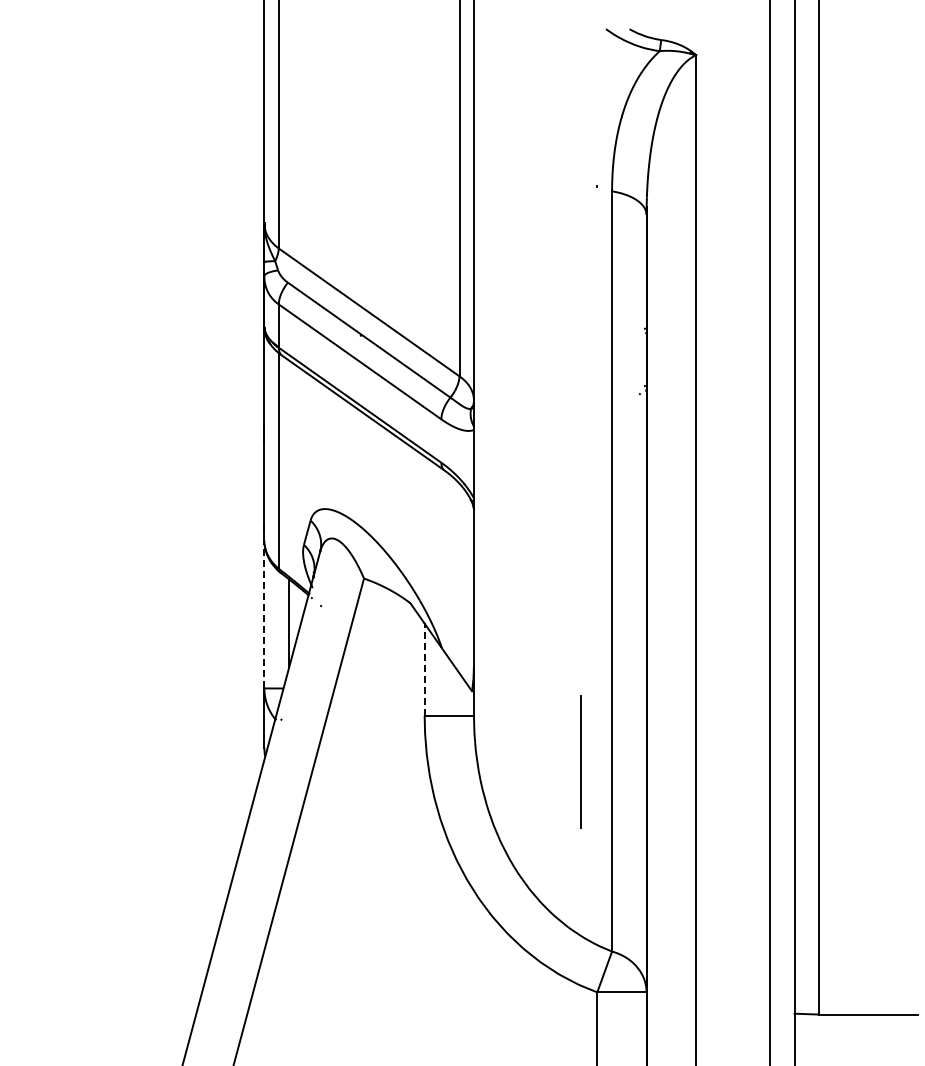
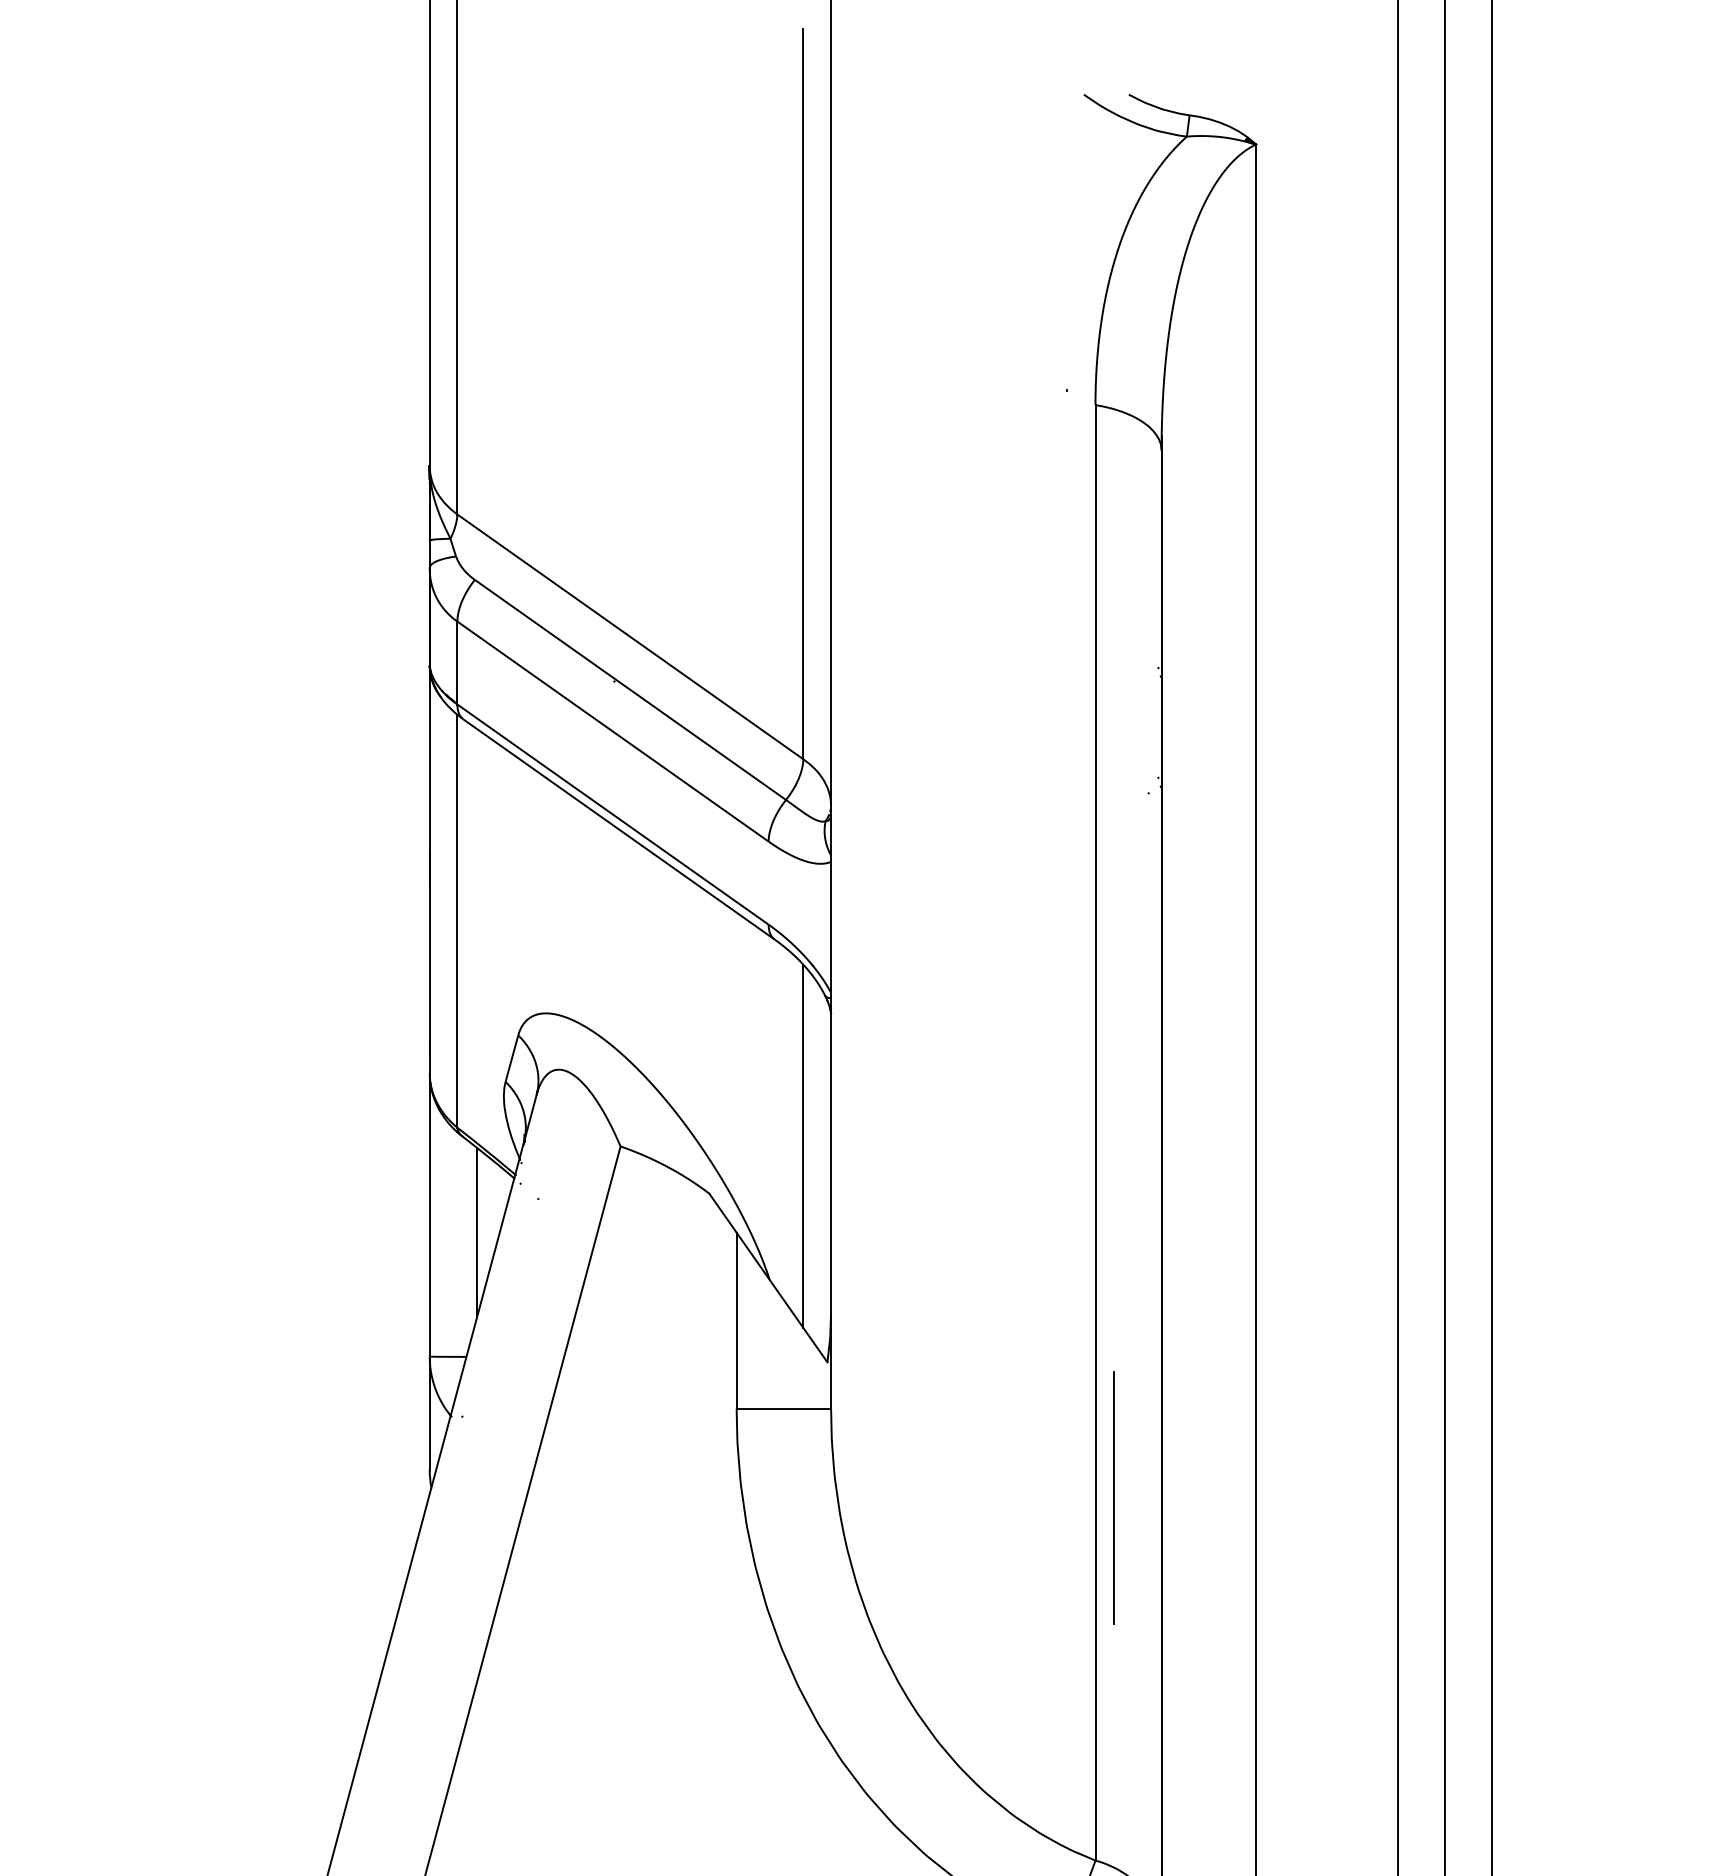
line: (459, 578) -> (803, 1146), added
line: (264, 614) -> (429, 1215), dashed -> solid
line: (424, 669) -> (736, 1320), dashed -> solid
line: (580, 761) -> (1113, 1496), moved

